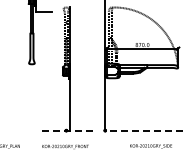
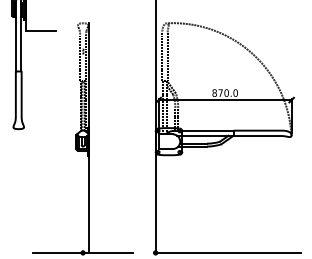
line: (66, 130) -> (83, 252), dashed -> solid
line: (144, 130) -> (228, 252), dashed -> solid

